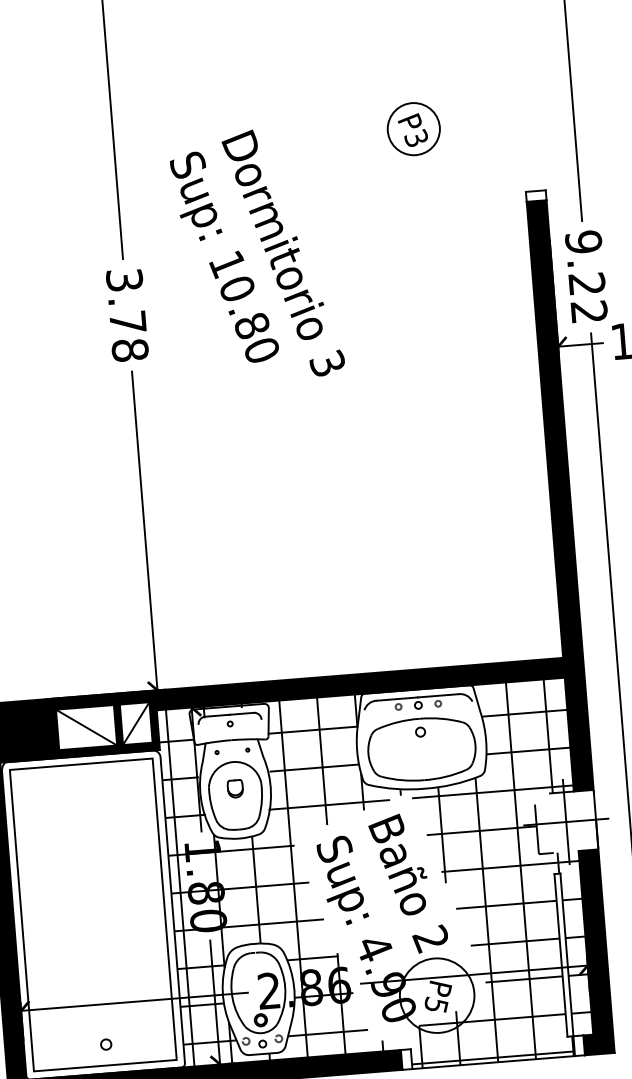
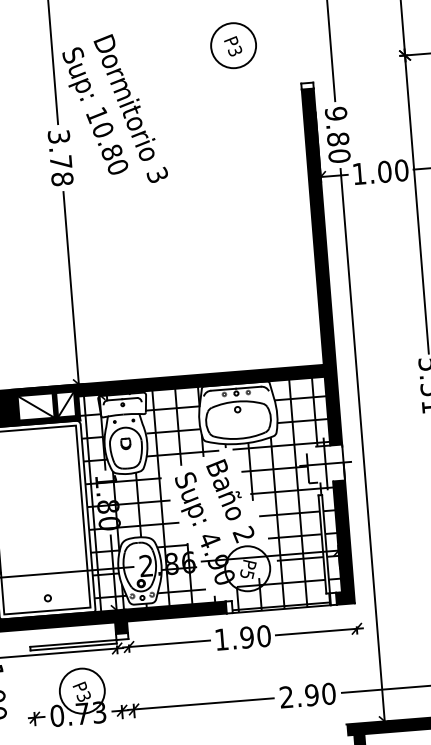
circle: (413, 128) -> (233, 45), size x1.43
text: (256, 253) -> (114, 108), moved
text: (587, 297) -> (338, 147), 9.22 -> 9.80

